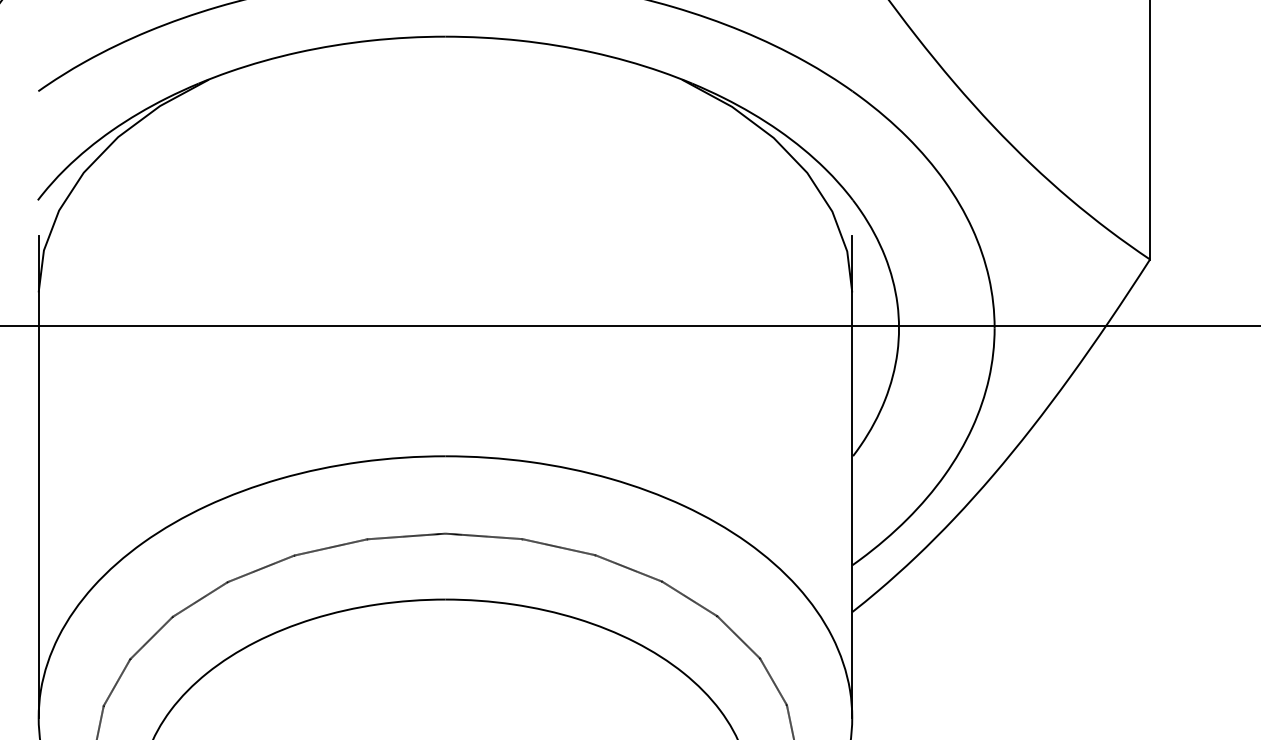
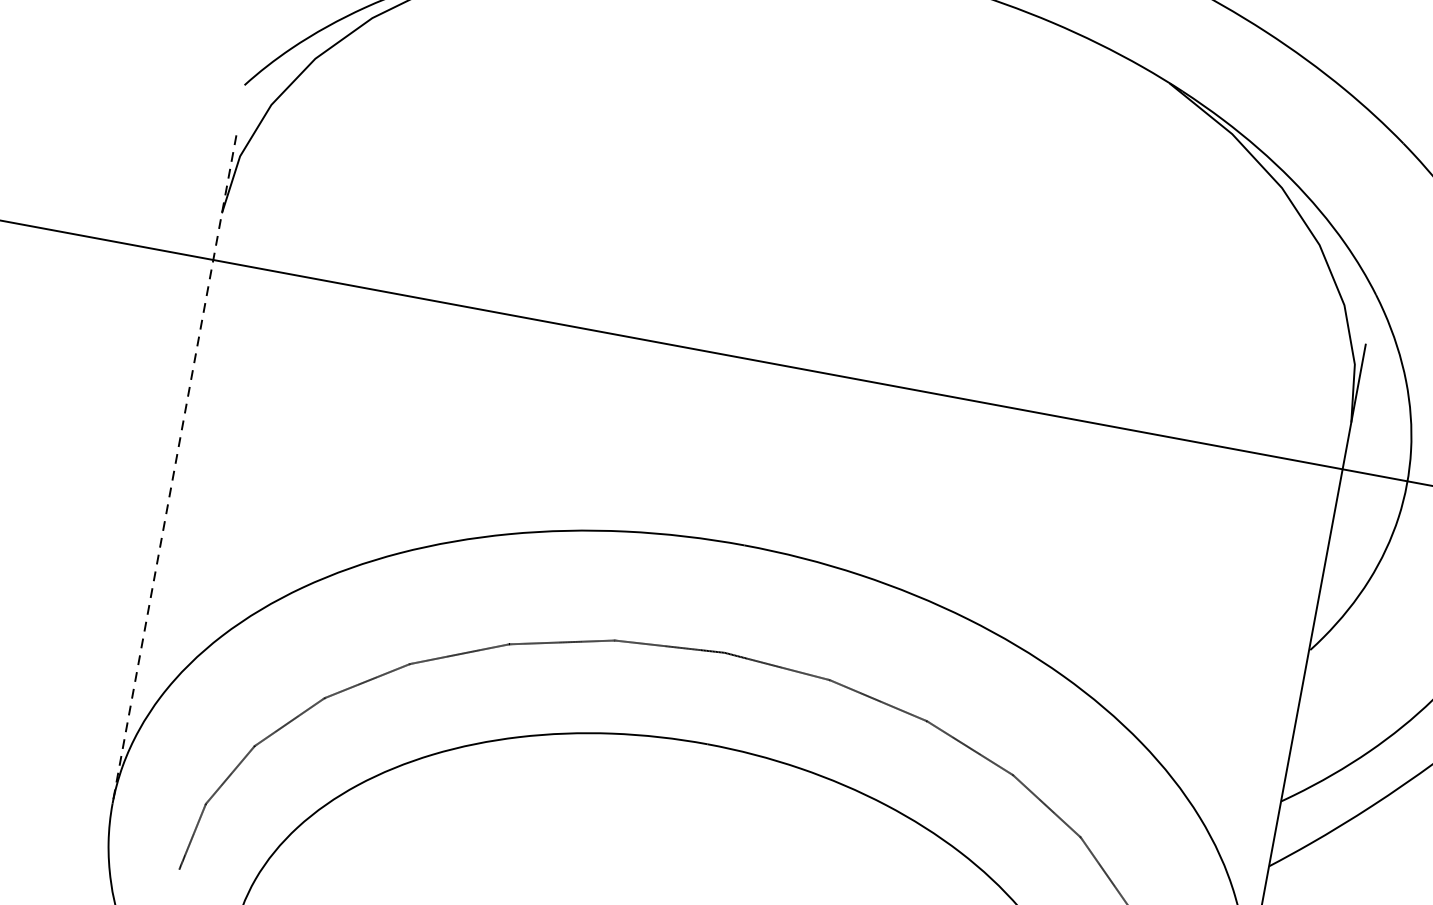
line: (38, 477) -> (174, 470), solid -> dashed

